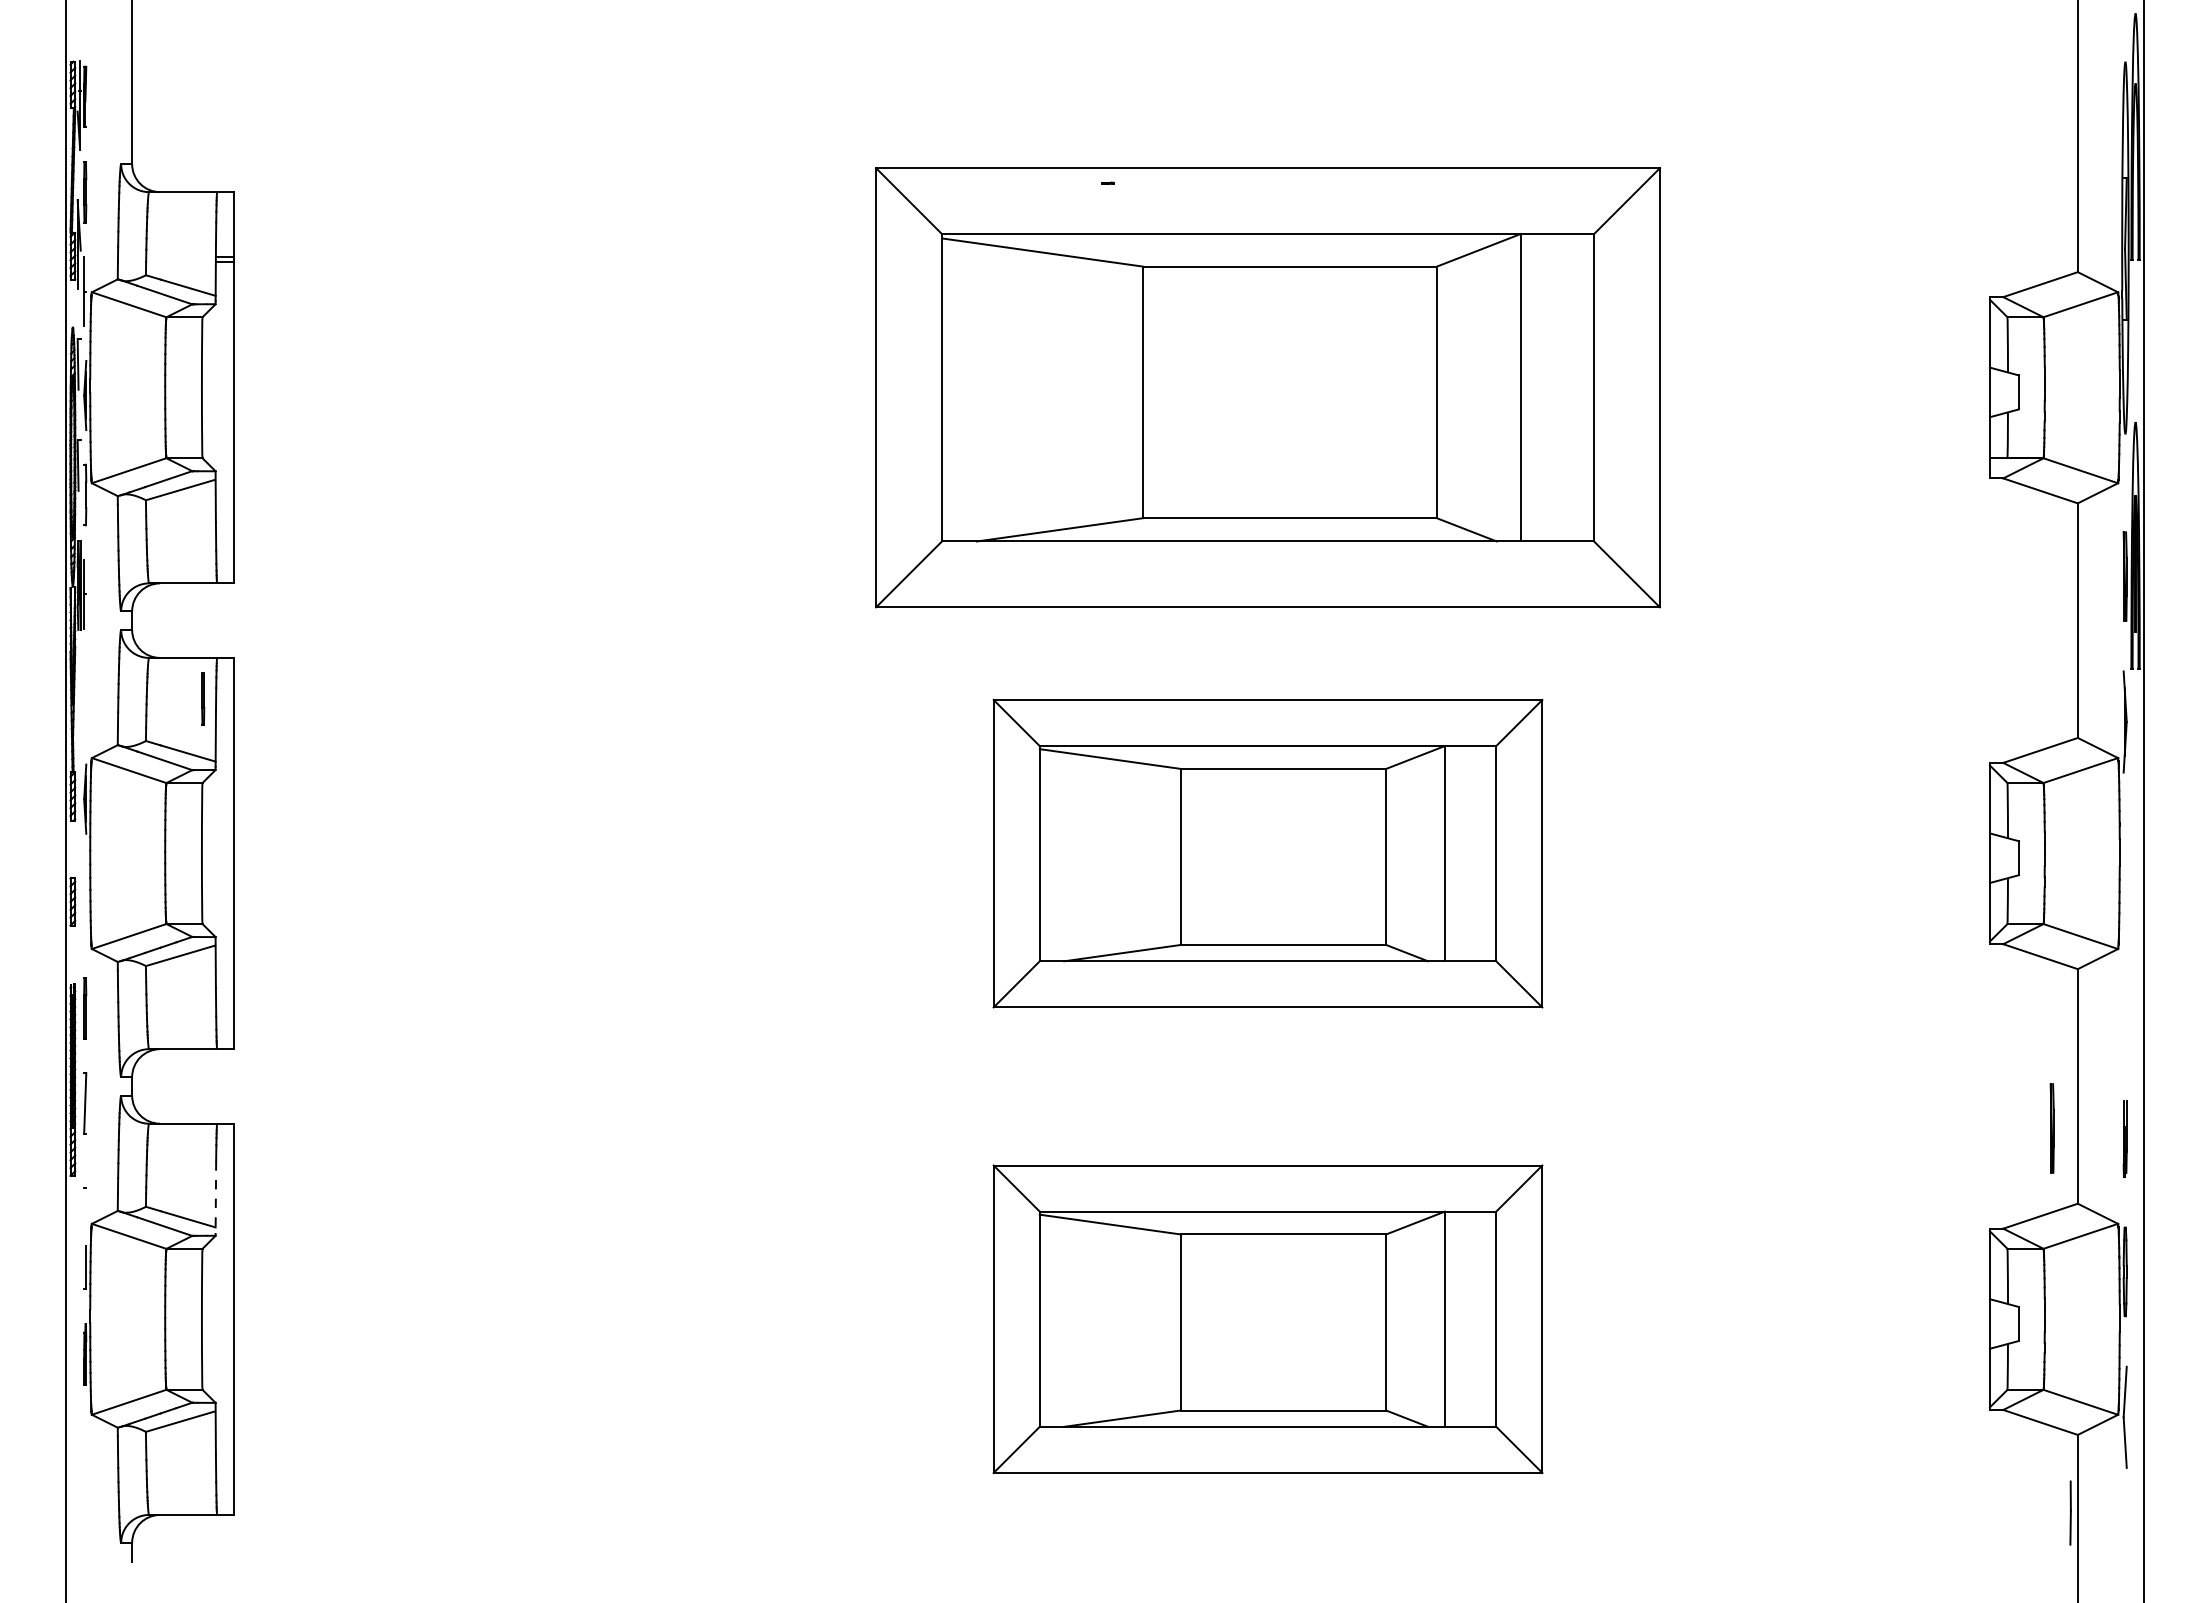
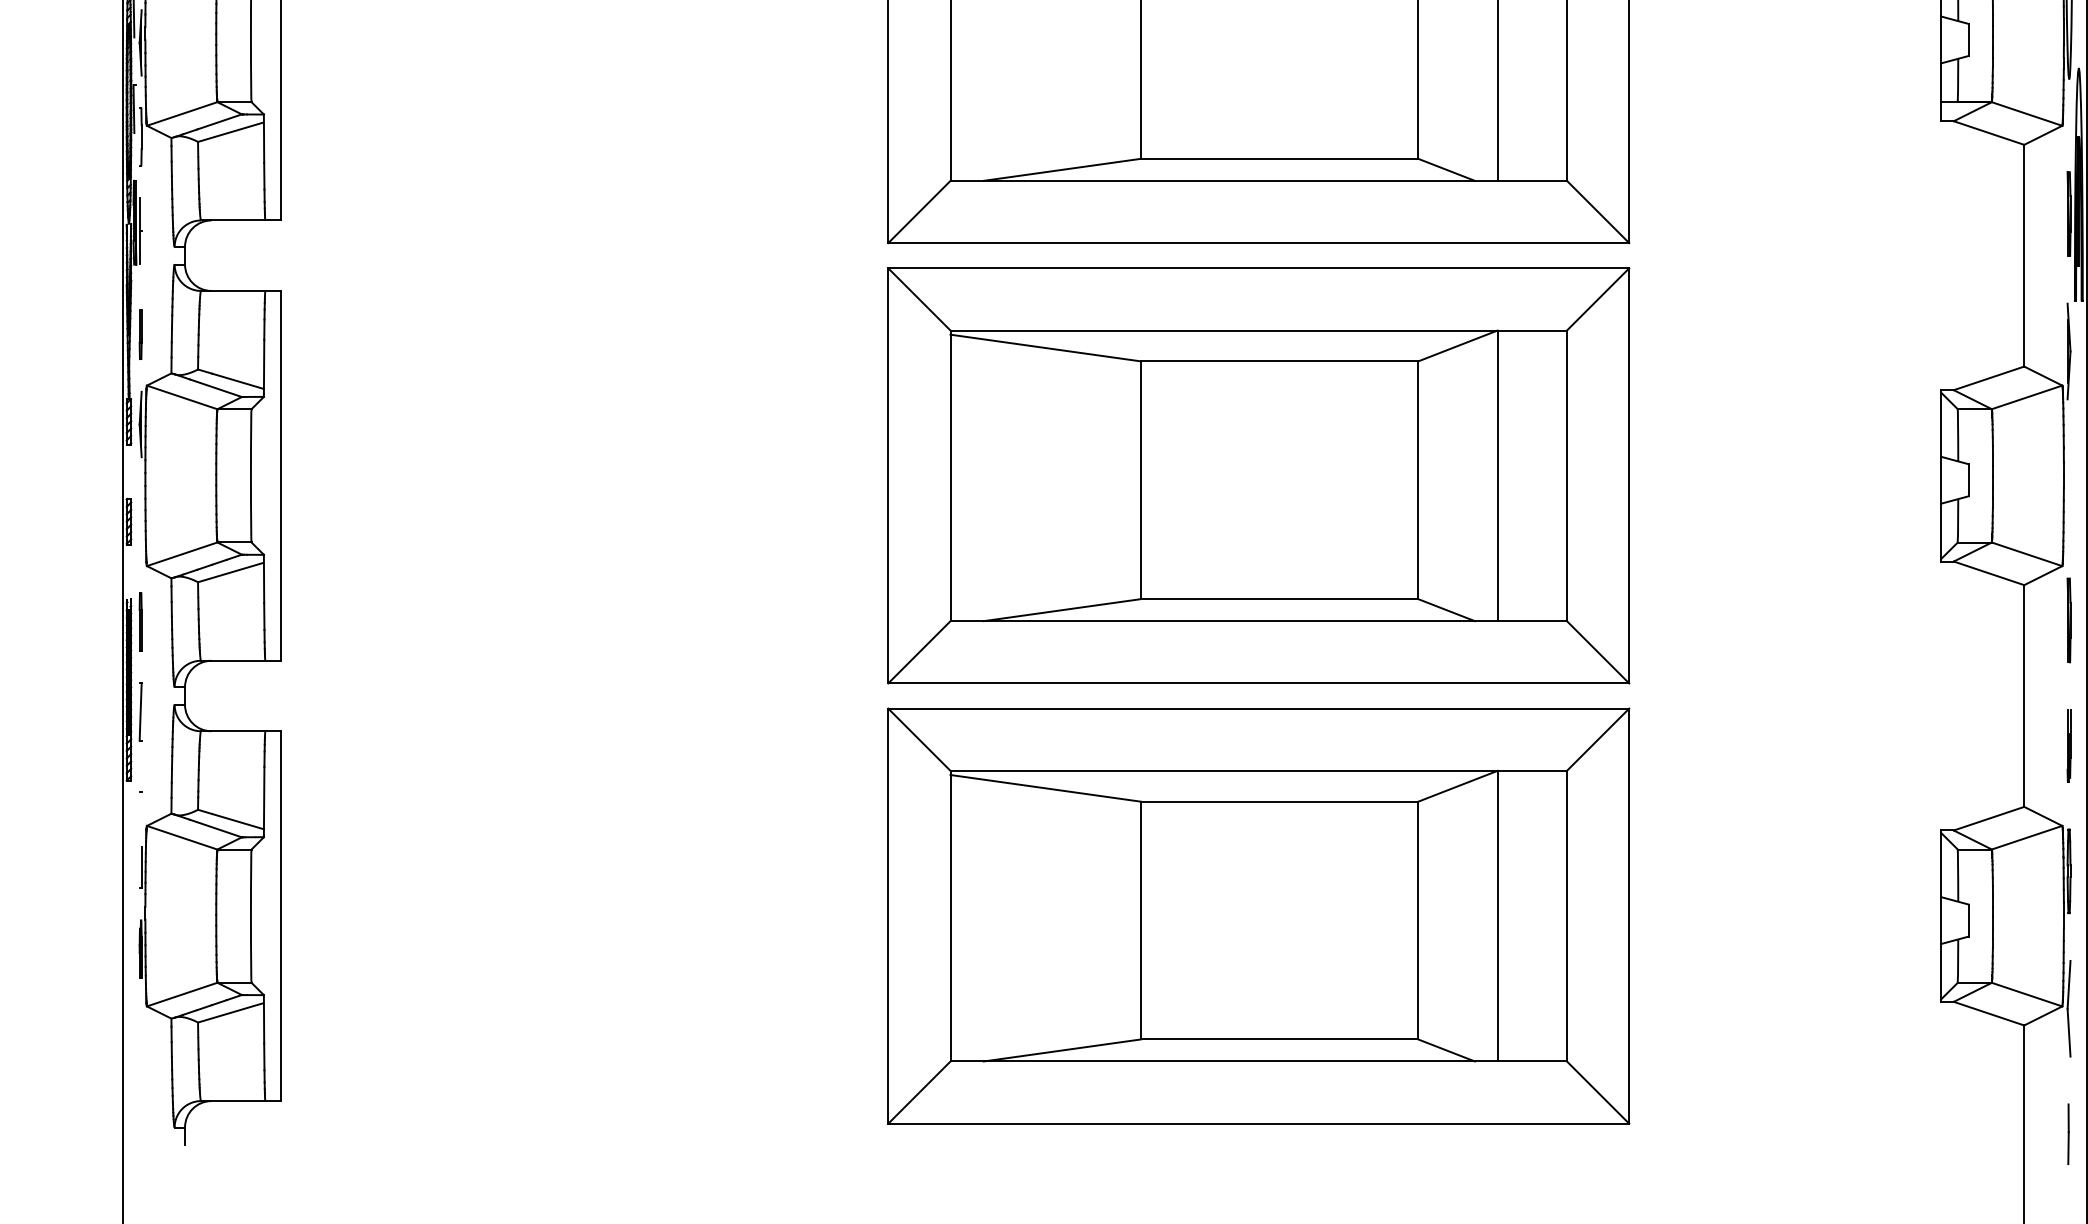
line: (203, 698) -> (140, 334), moved
part: (1267, 853) -> (1258, 475), size x1.43
part: (2051, 1128) -> (2068, 620), moved
line: (215, 1198) -> (263, 801), dashed -> solid
part: (1267, 1318) -> (1258, 915), size x1.43
line: (2070, 1512) -> (2068, 1133), moved

